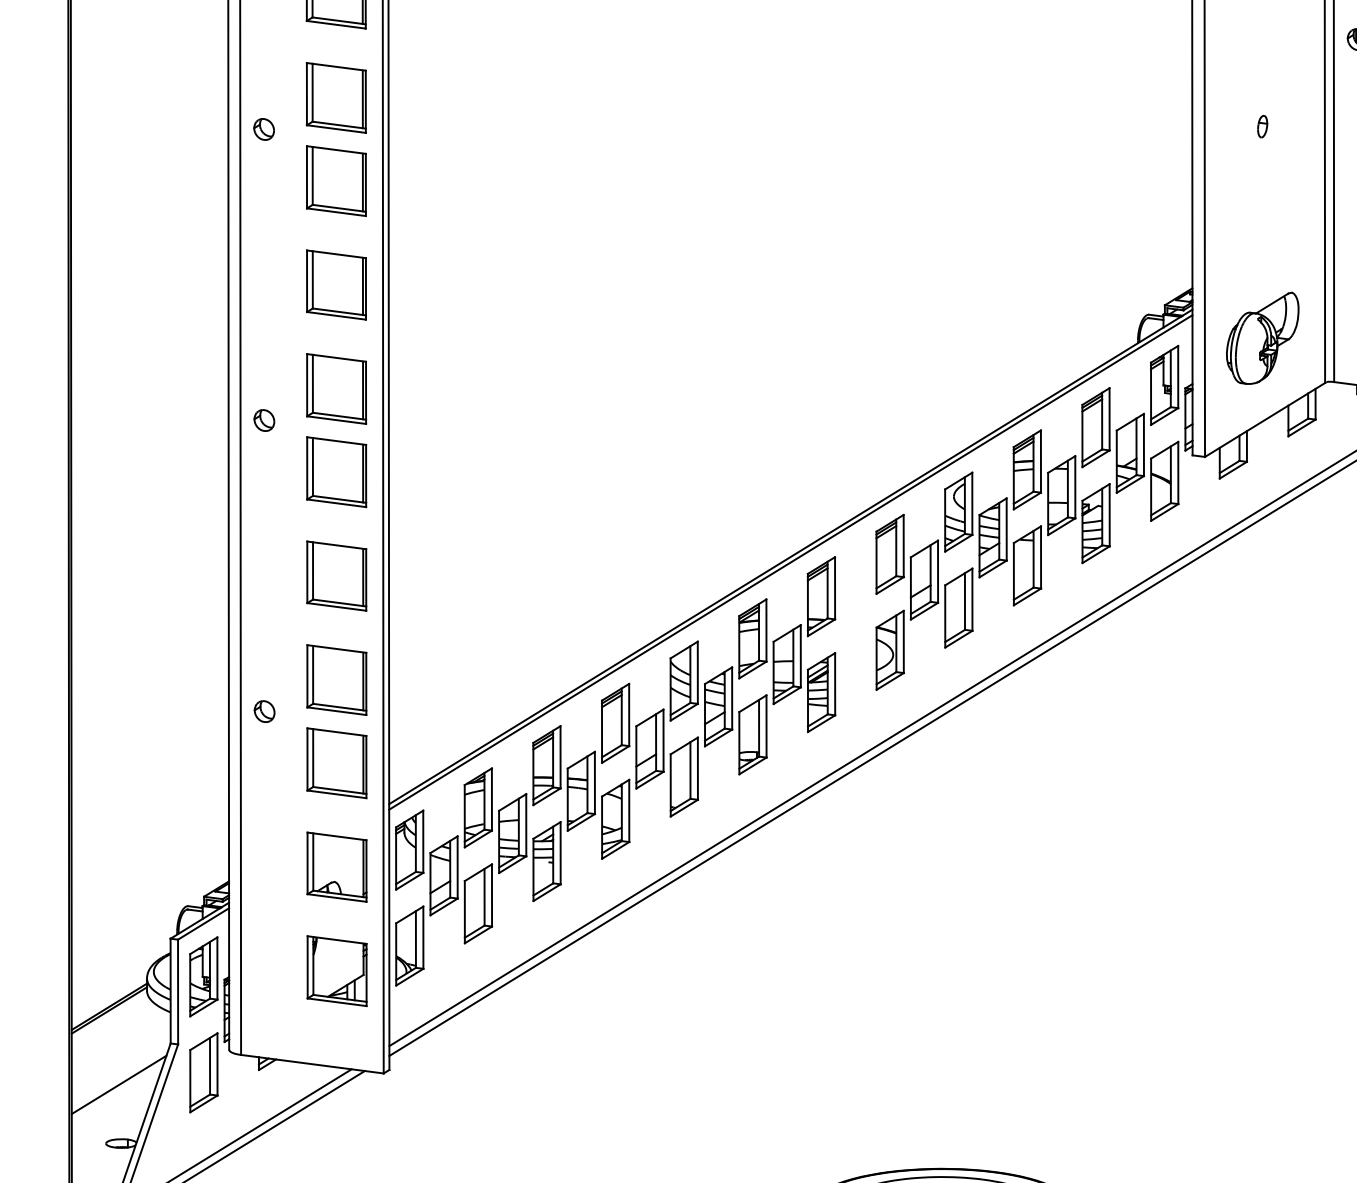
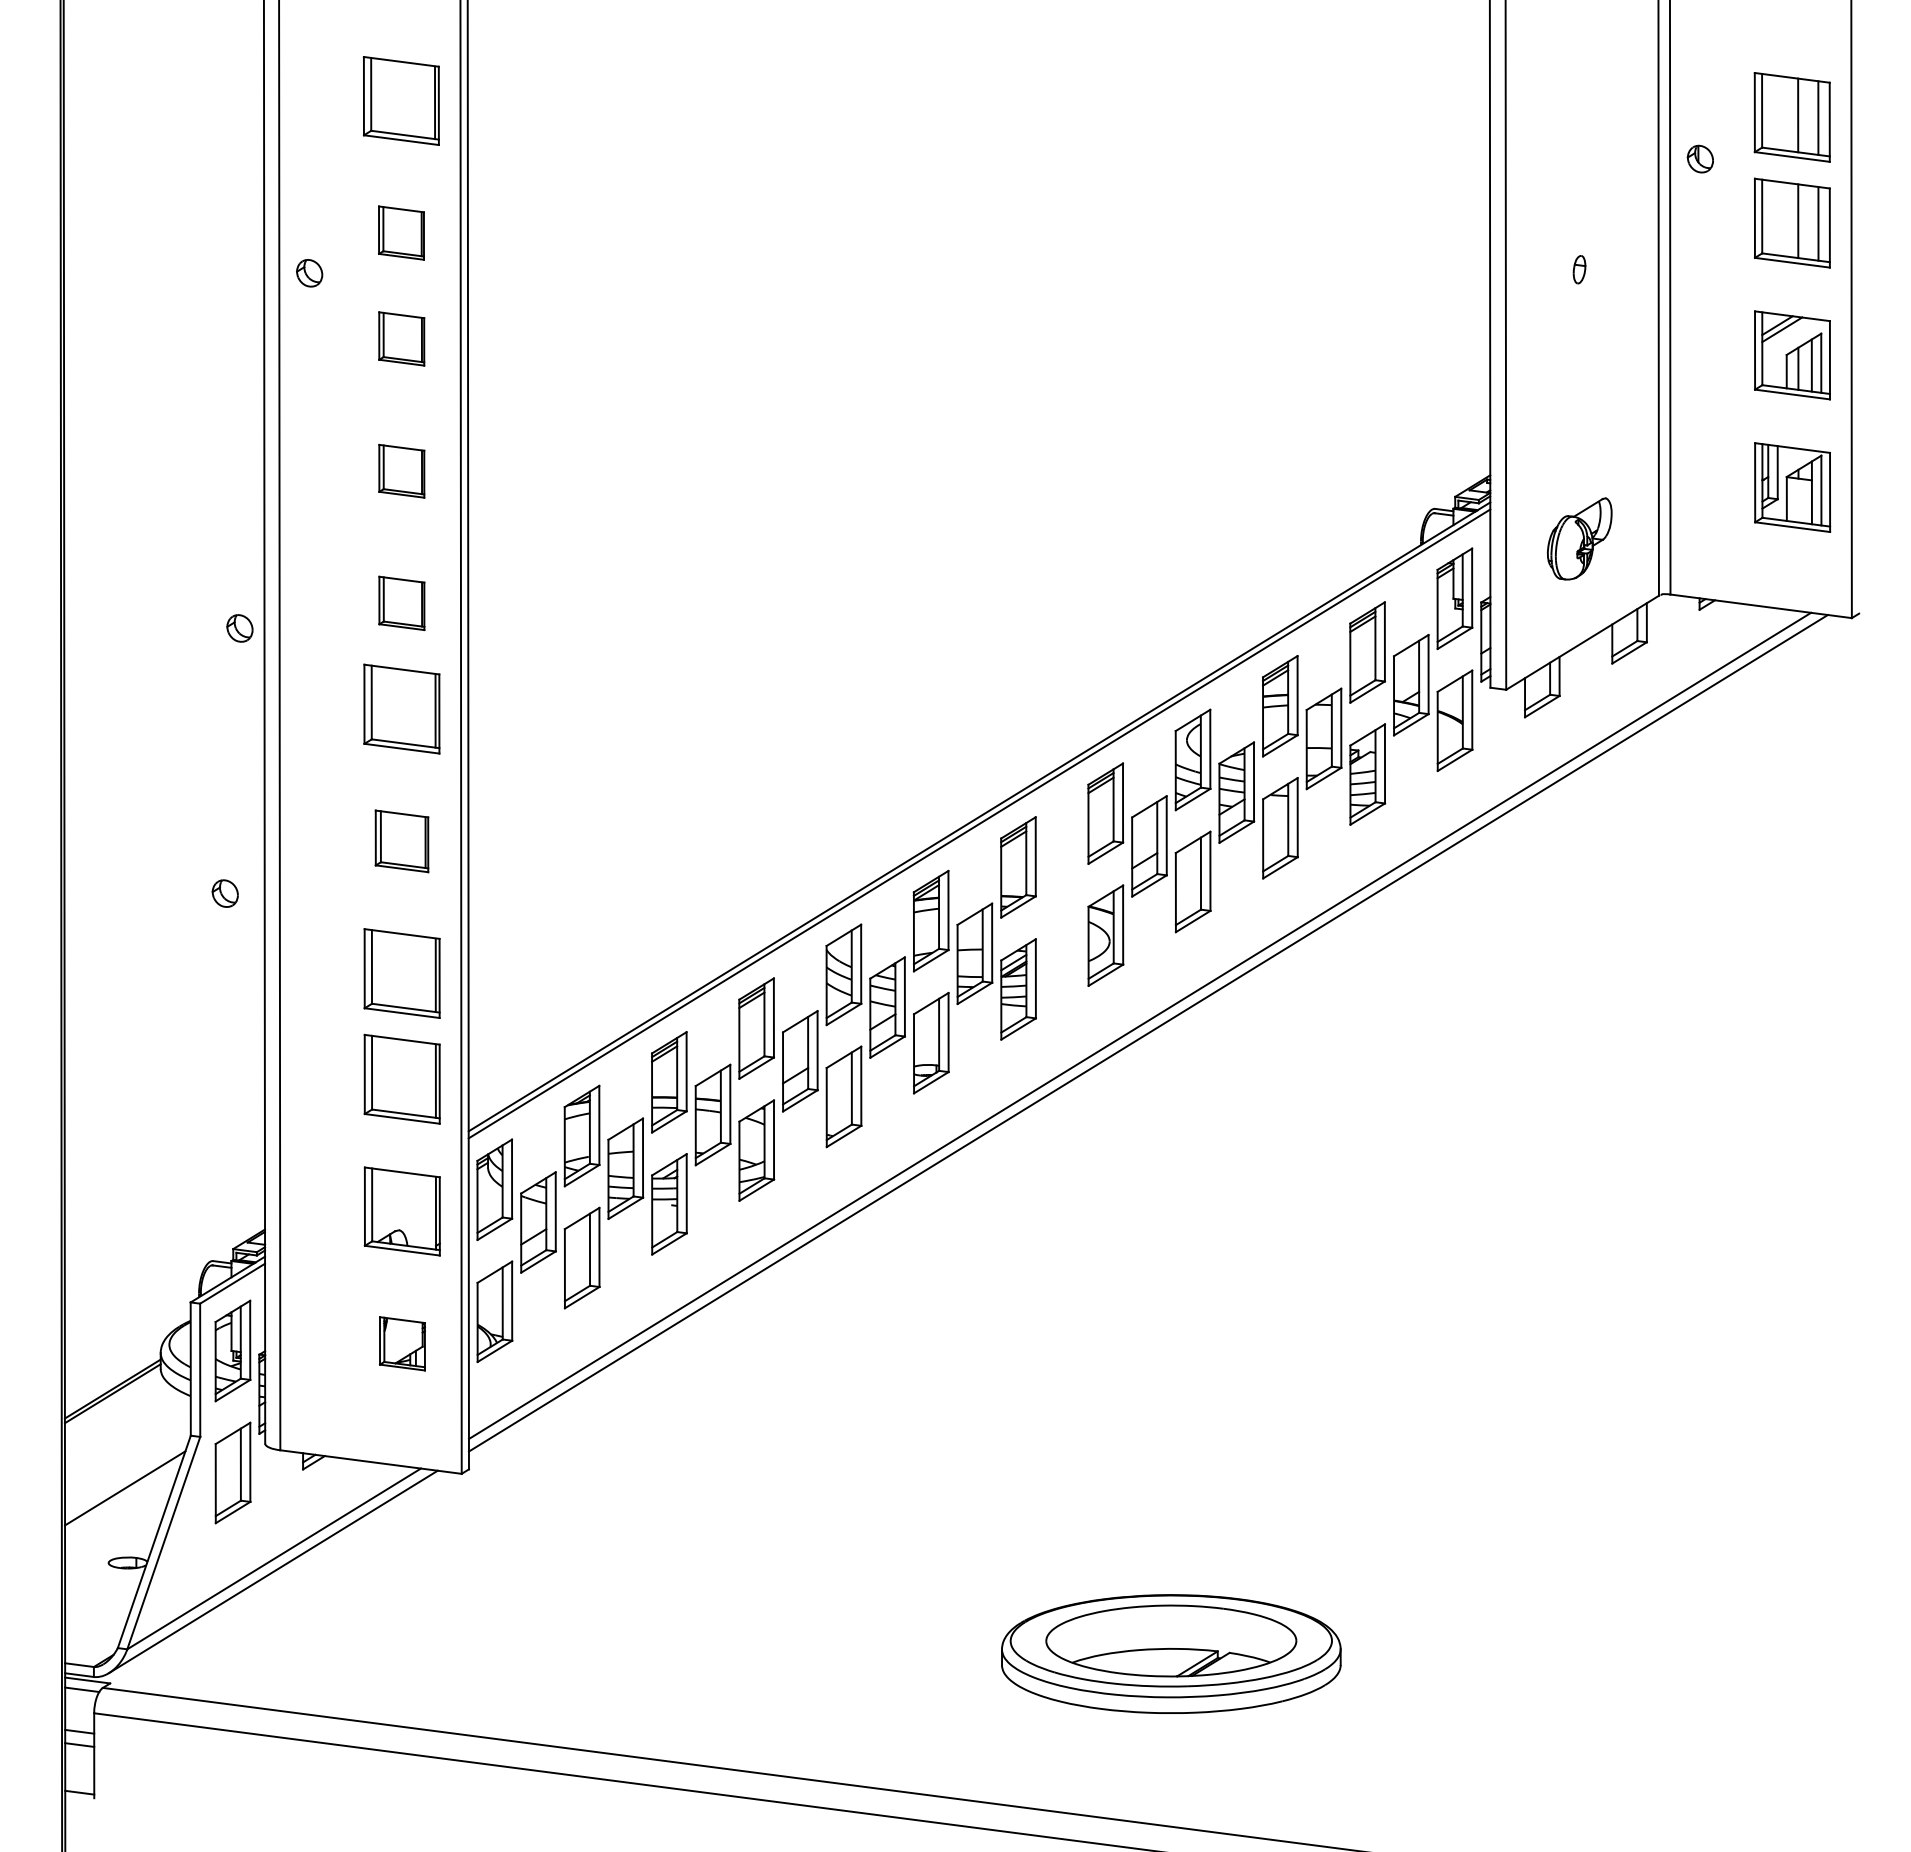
part: (336, 97) -> (401, 232), size x0.6
part: (336, 180) -> (401, 338), size x0.6
part: (336, 285) -> (401, 471), size x0.6
part: (1262, 338) -> (1579, 538), size x0.7
part: (336, 389) -> (401, 603), size x0.6
part: (264, 420) -> (239, 628), moved
part: (336, 576) -> (401, 841), size x0.7
part: (264, 711) -> (224, 893), moved
part: (337, 970) -> (402, 1343), size x0.6

